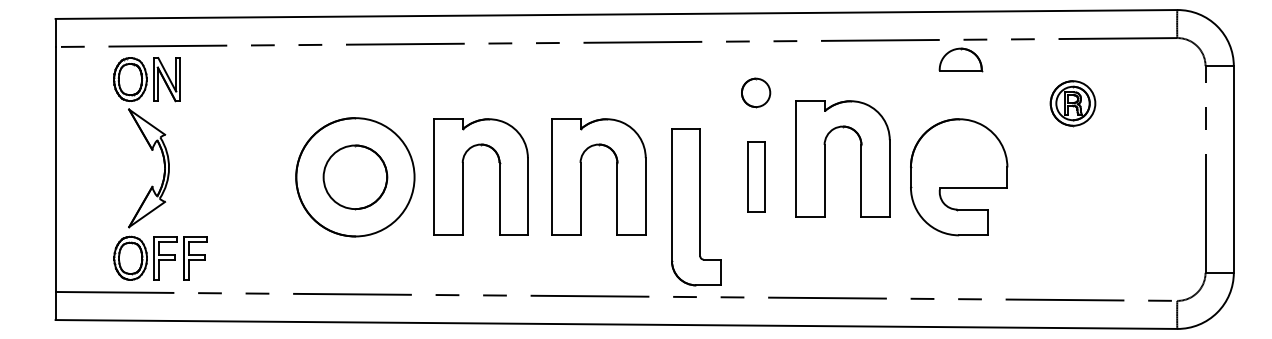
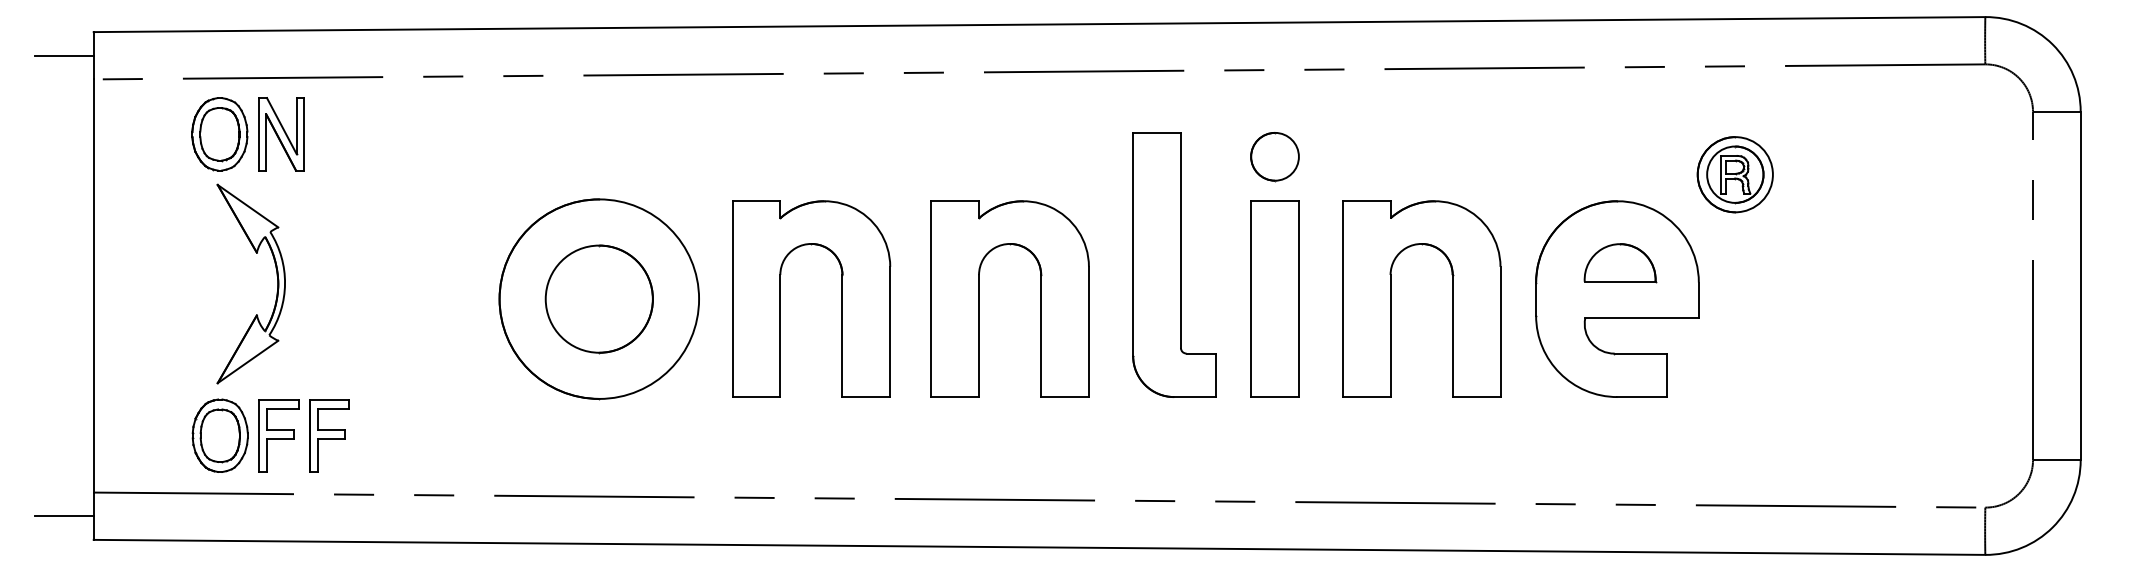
line: (37, 32) -> (63, 54), added
part: (960, 59) -> (1619, 262), moved
part: (1072, 103) -> (1734, 174), moved
part: (825, 158) -> (1392, 297), moved
part: (755, 176) -> (1274, 297), size x1.67
part: (696, 207) -> (1174, 265), moved
line: (37, 306) -> (63, 517), added

